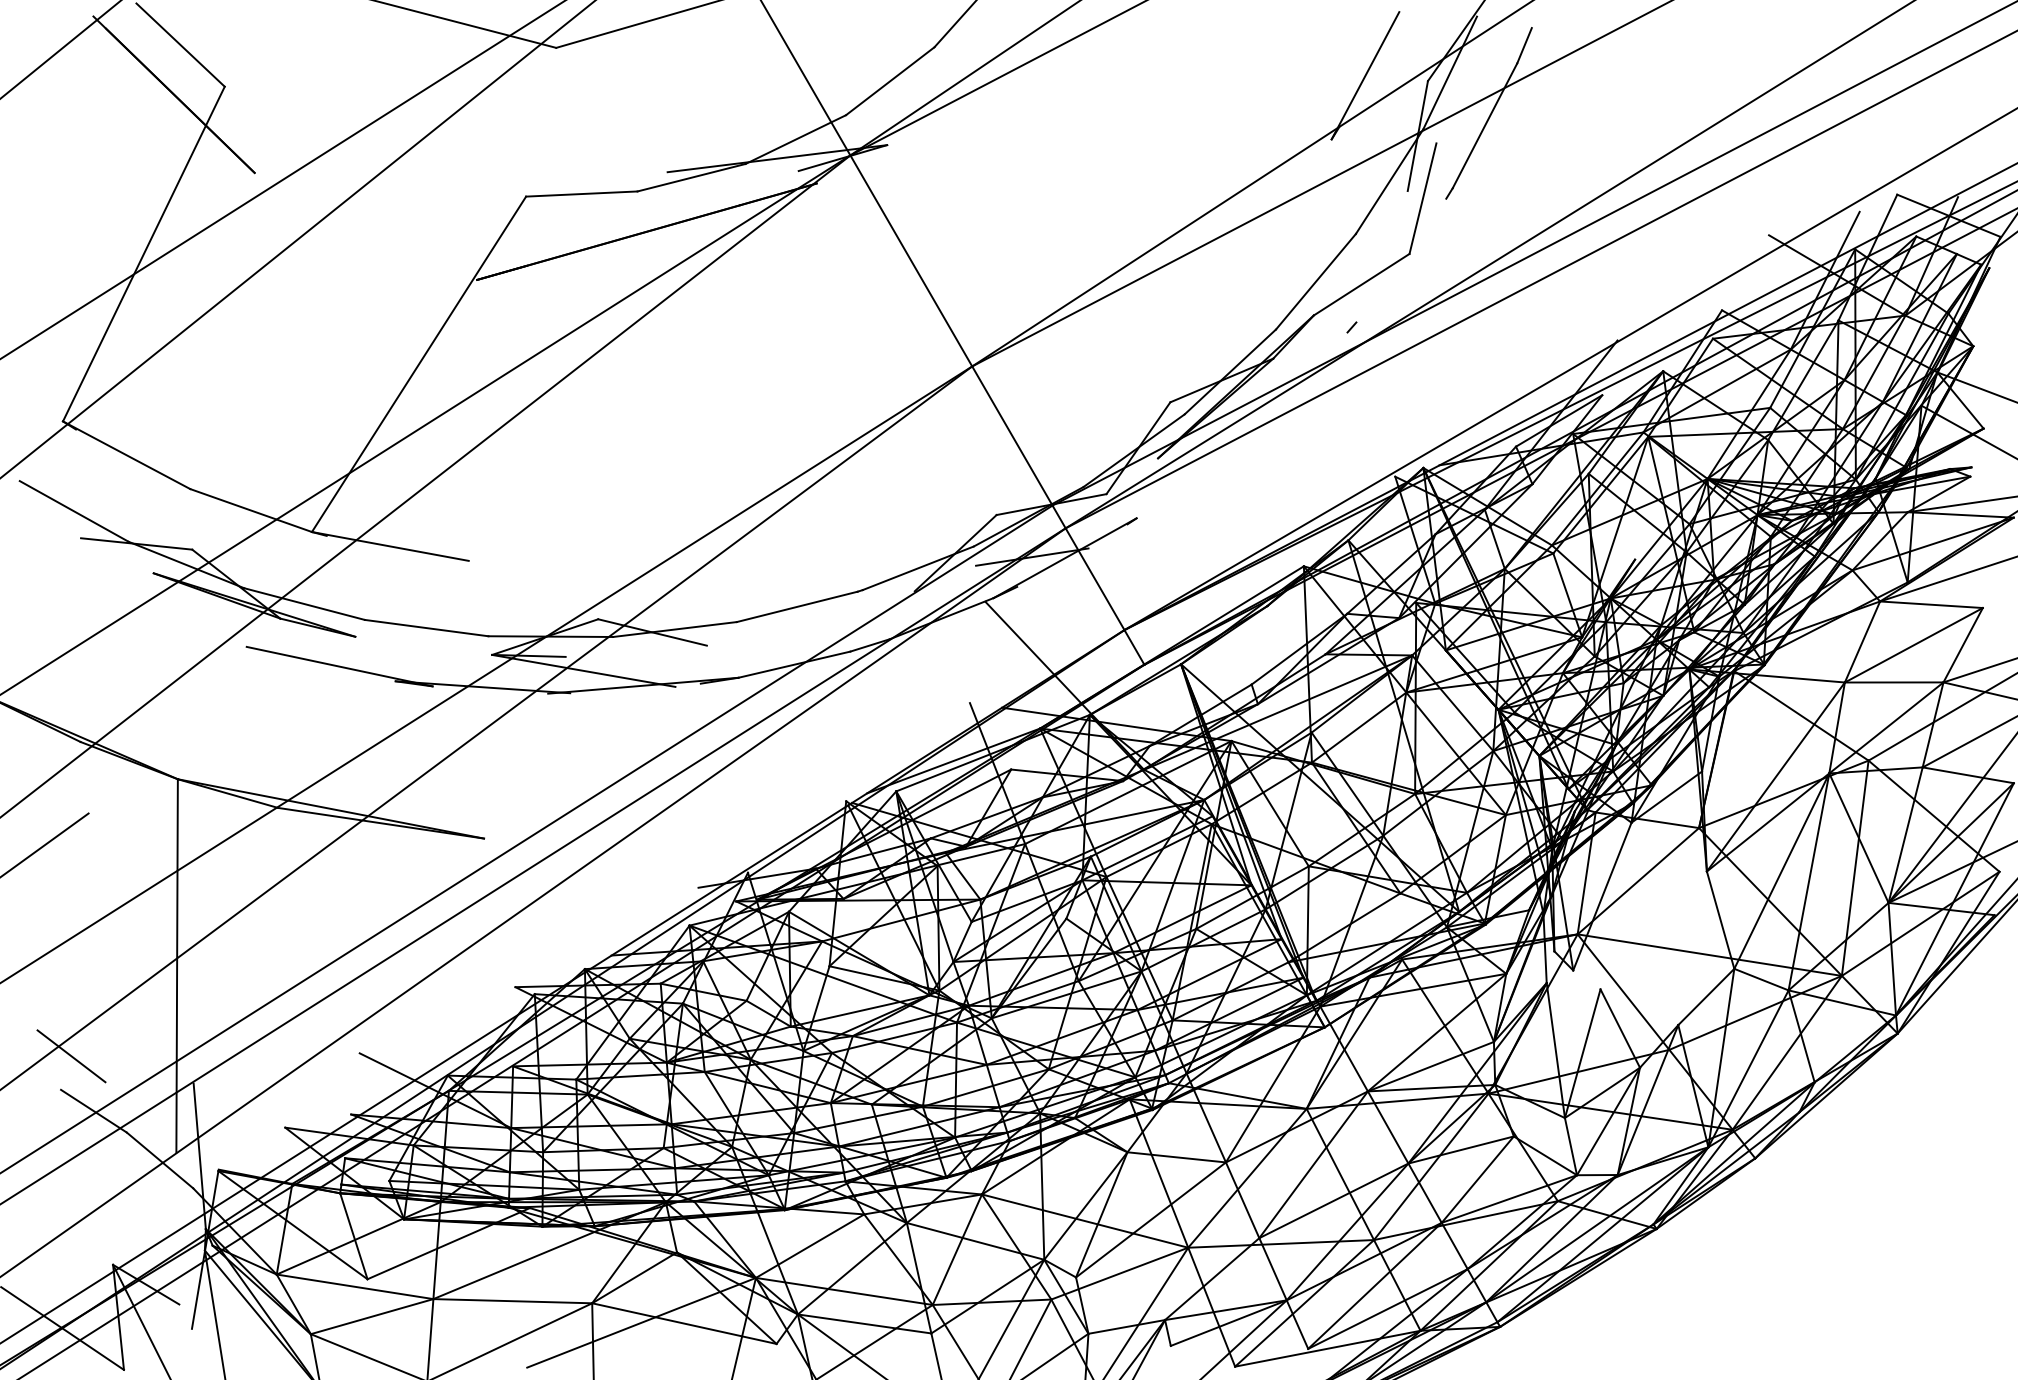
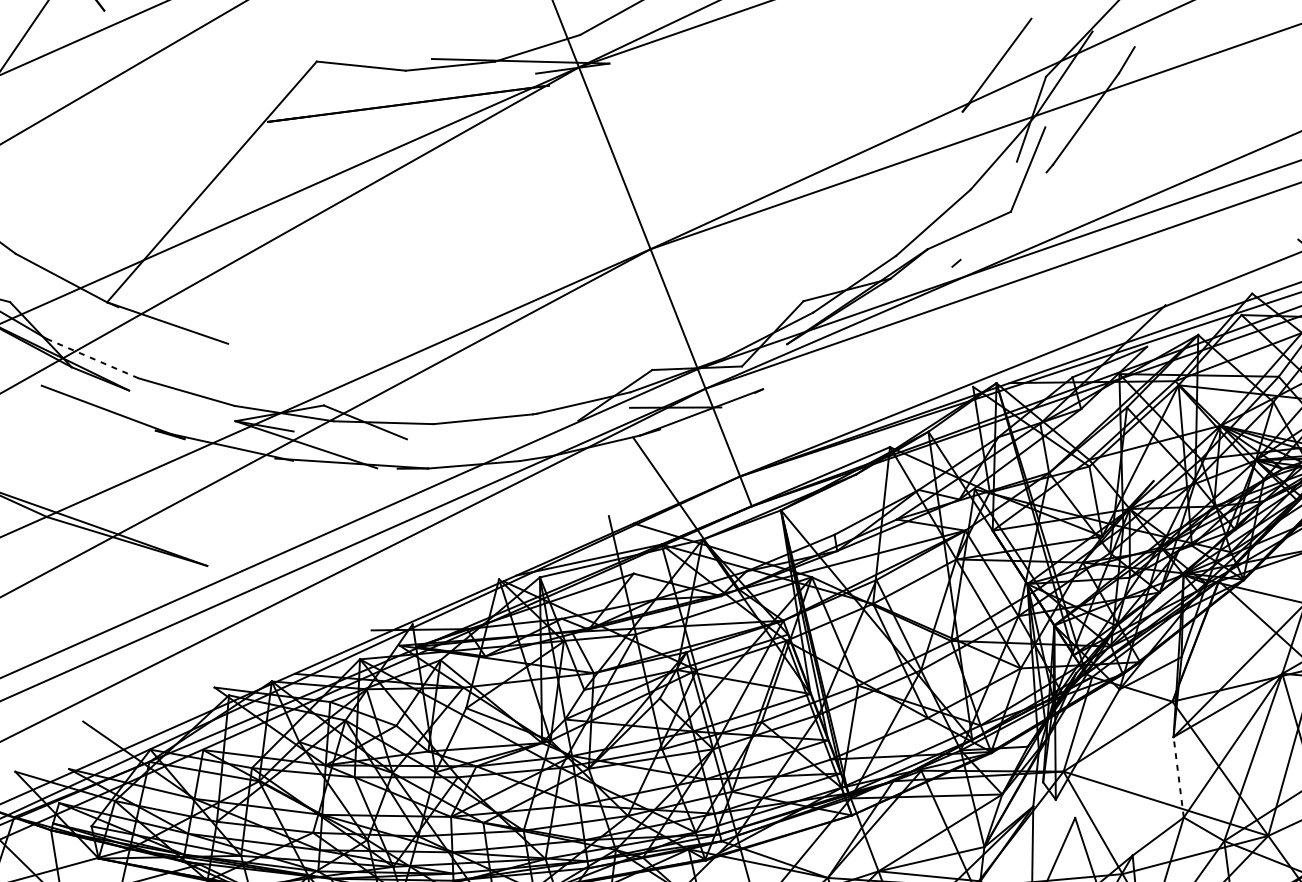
line: (304, 603) -> (92, 358), solid -> dashed
line: (1720, 920) -> (1178, 777), solid -> dashed

